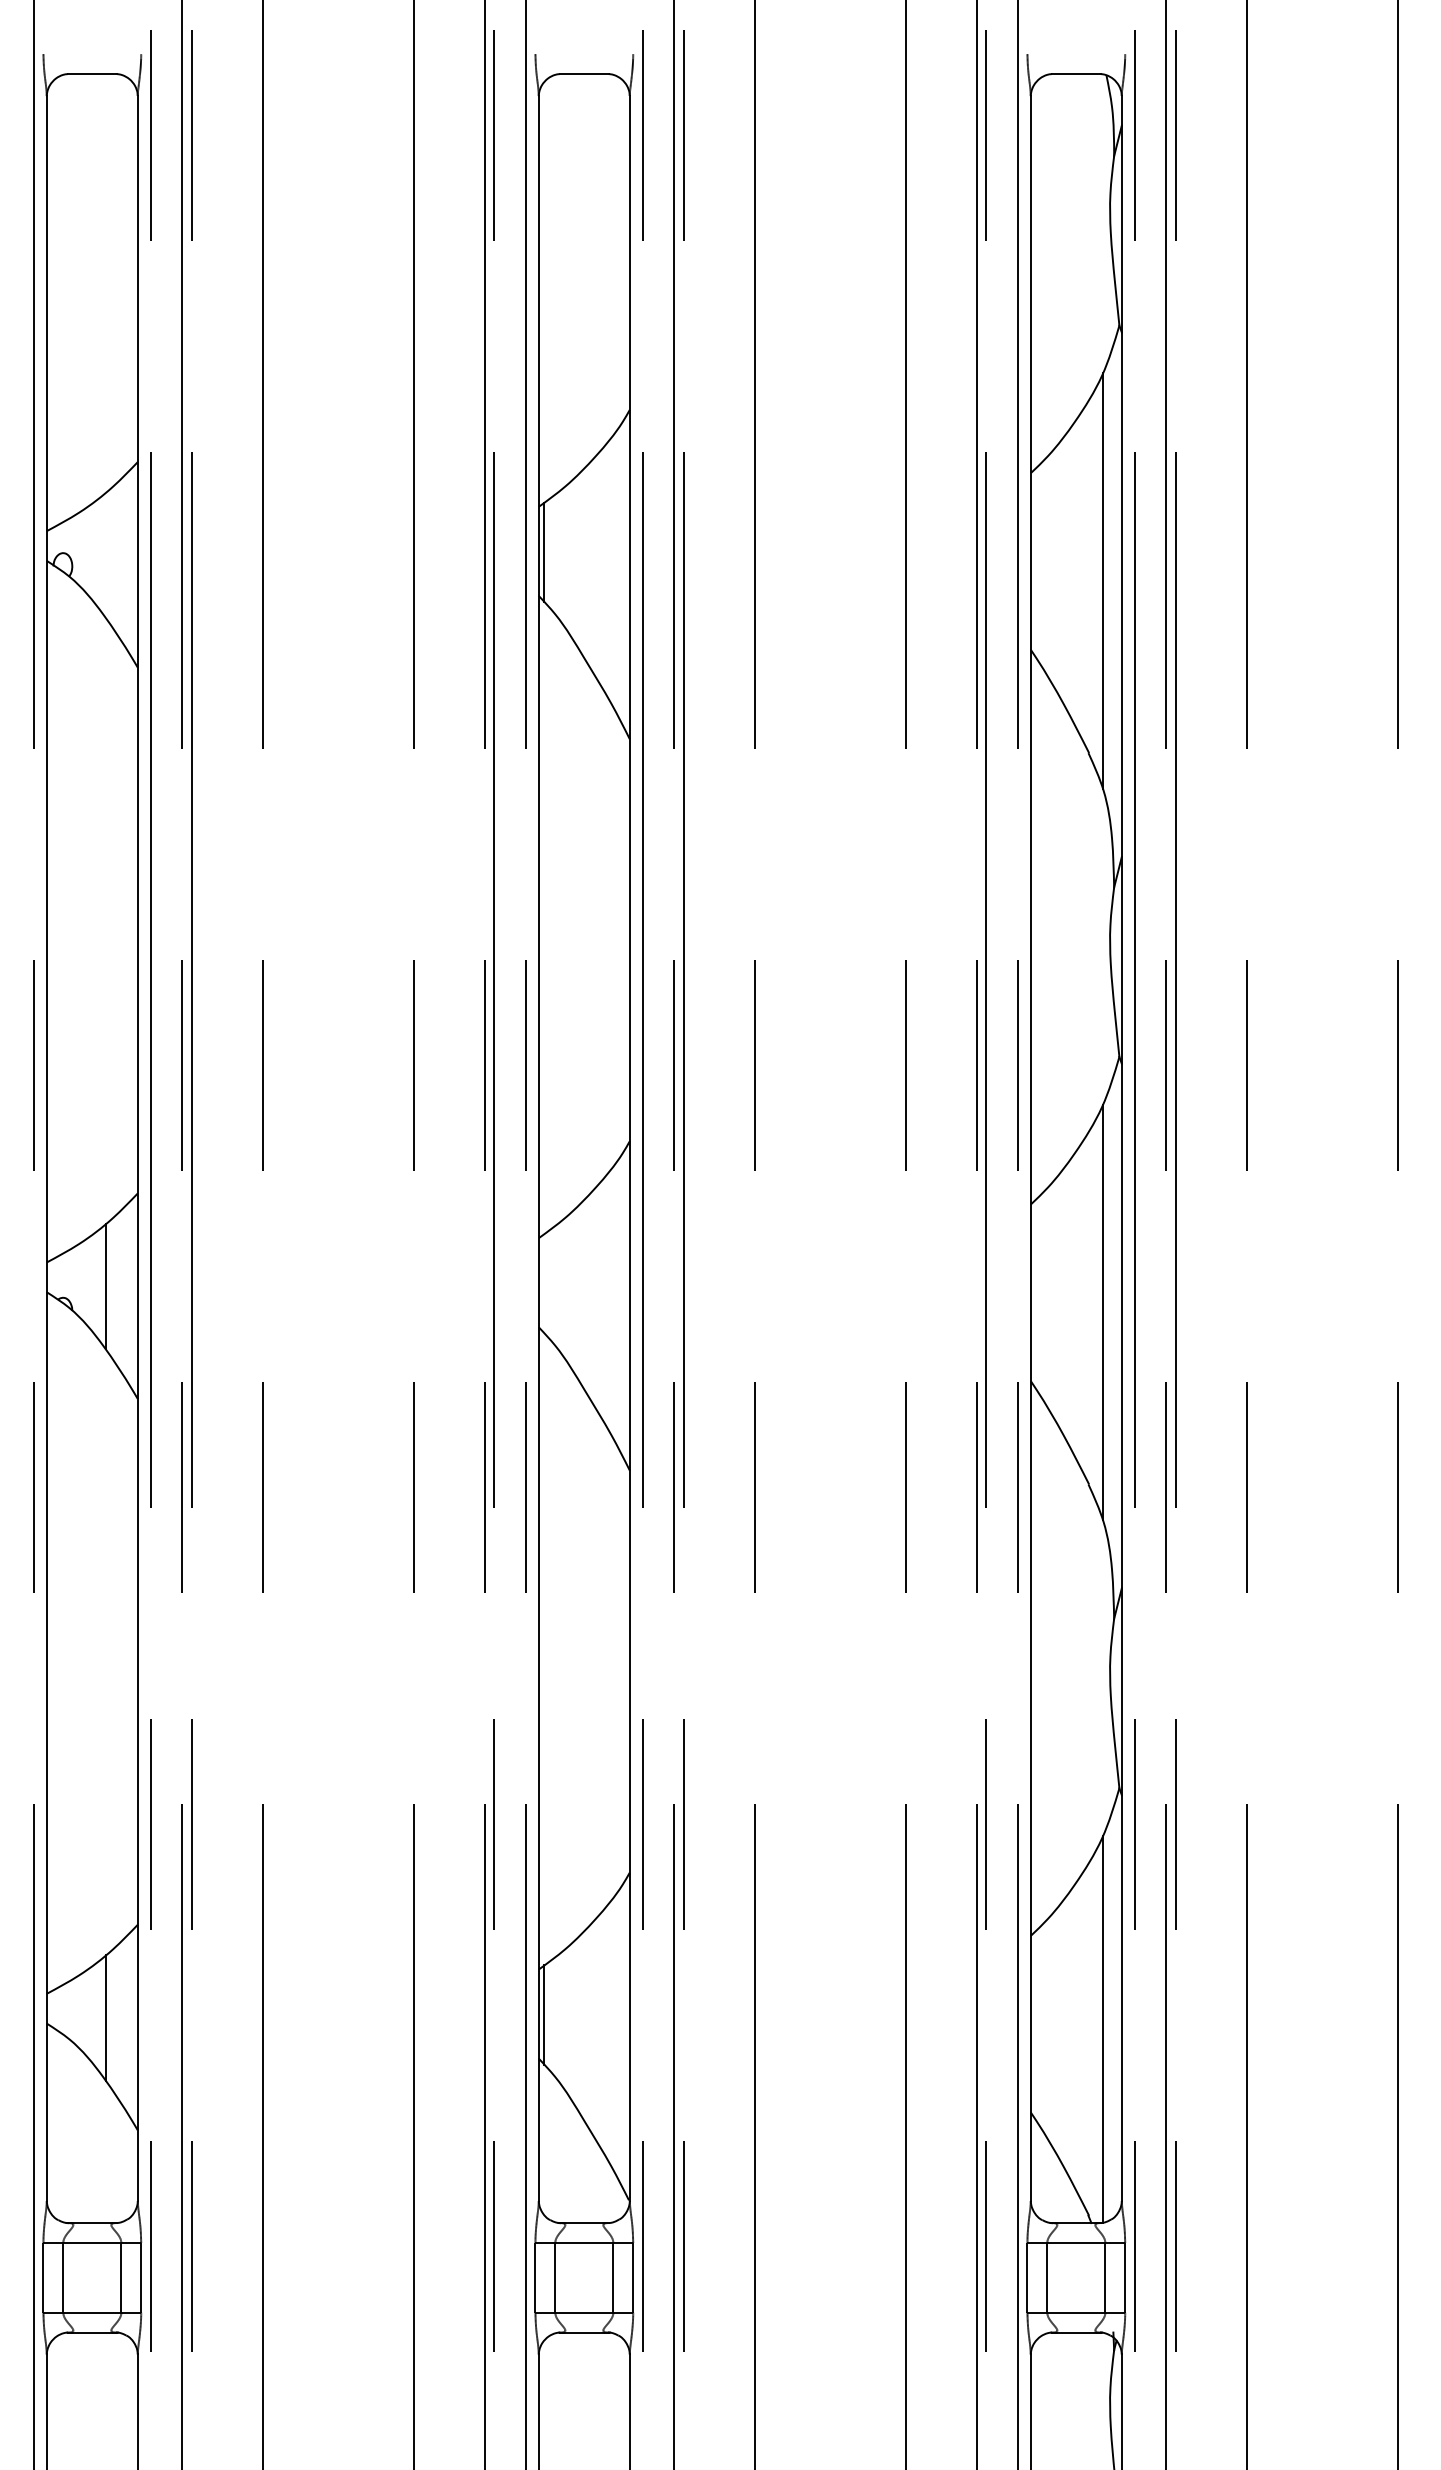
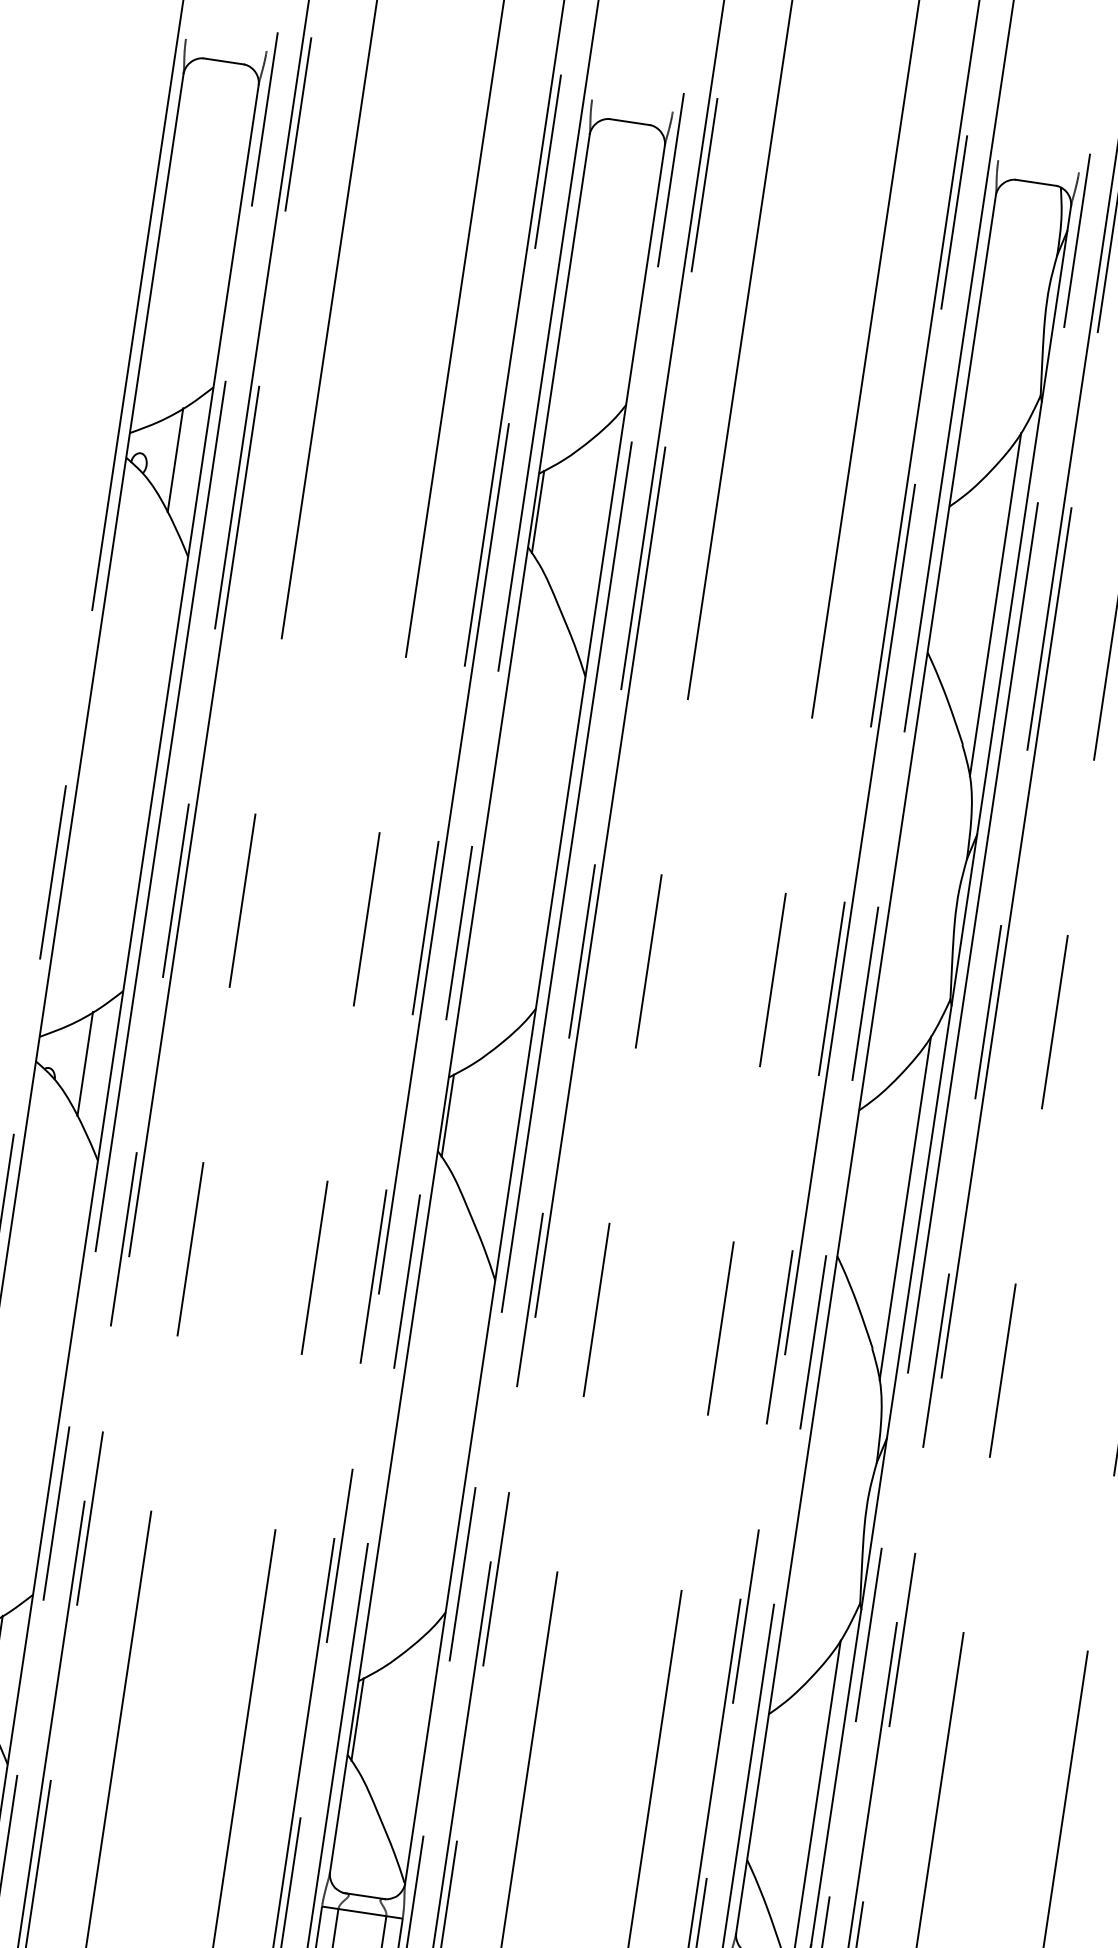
line: (105, 555) -> (175, 460), added
line: (544, 1283) -> (447, 1115), added

